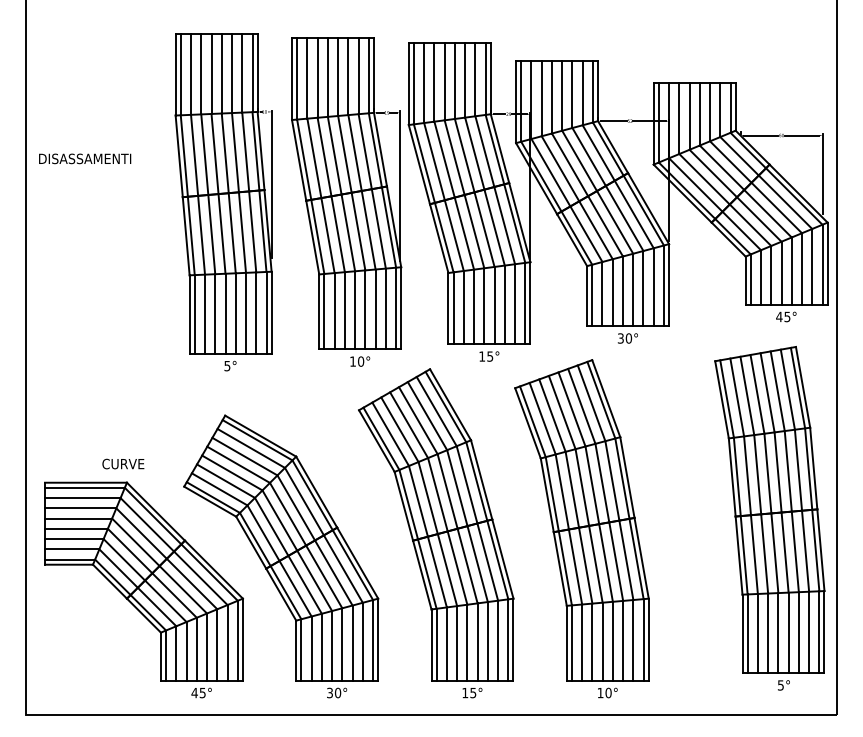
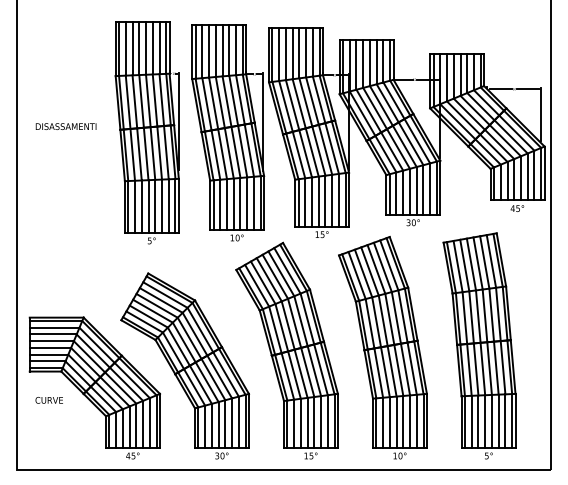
text: (84, 158) -> (65, 126), moved
text: (122, 464) -> (48, 400), moved
part: (769, 517) -> (479, 345), moved

